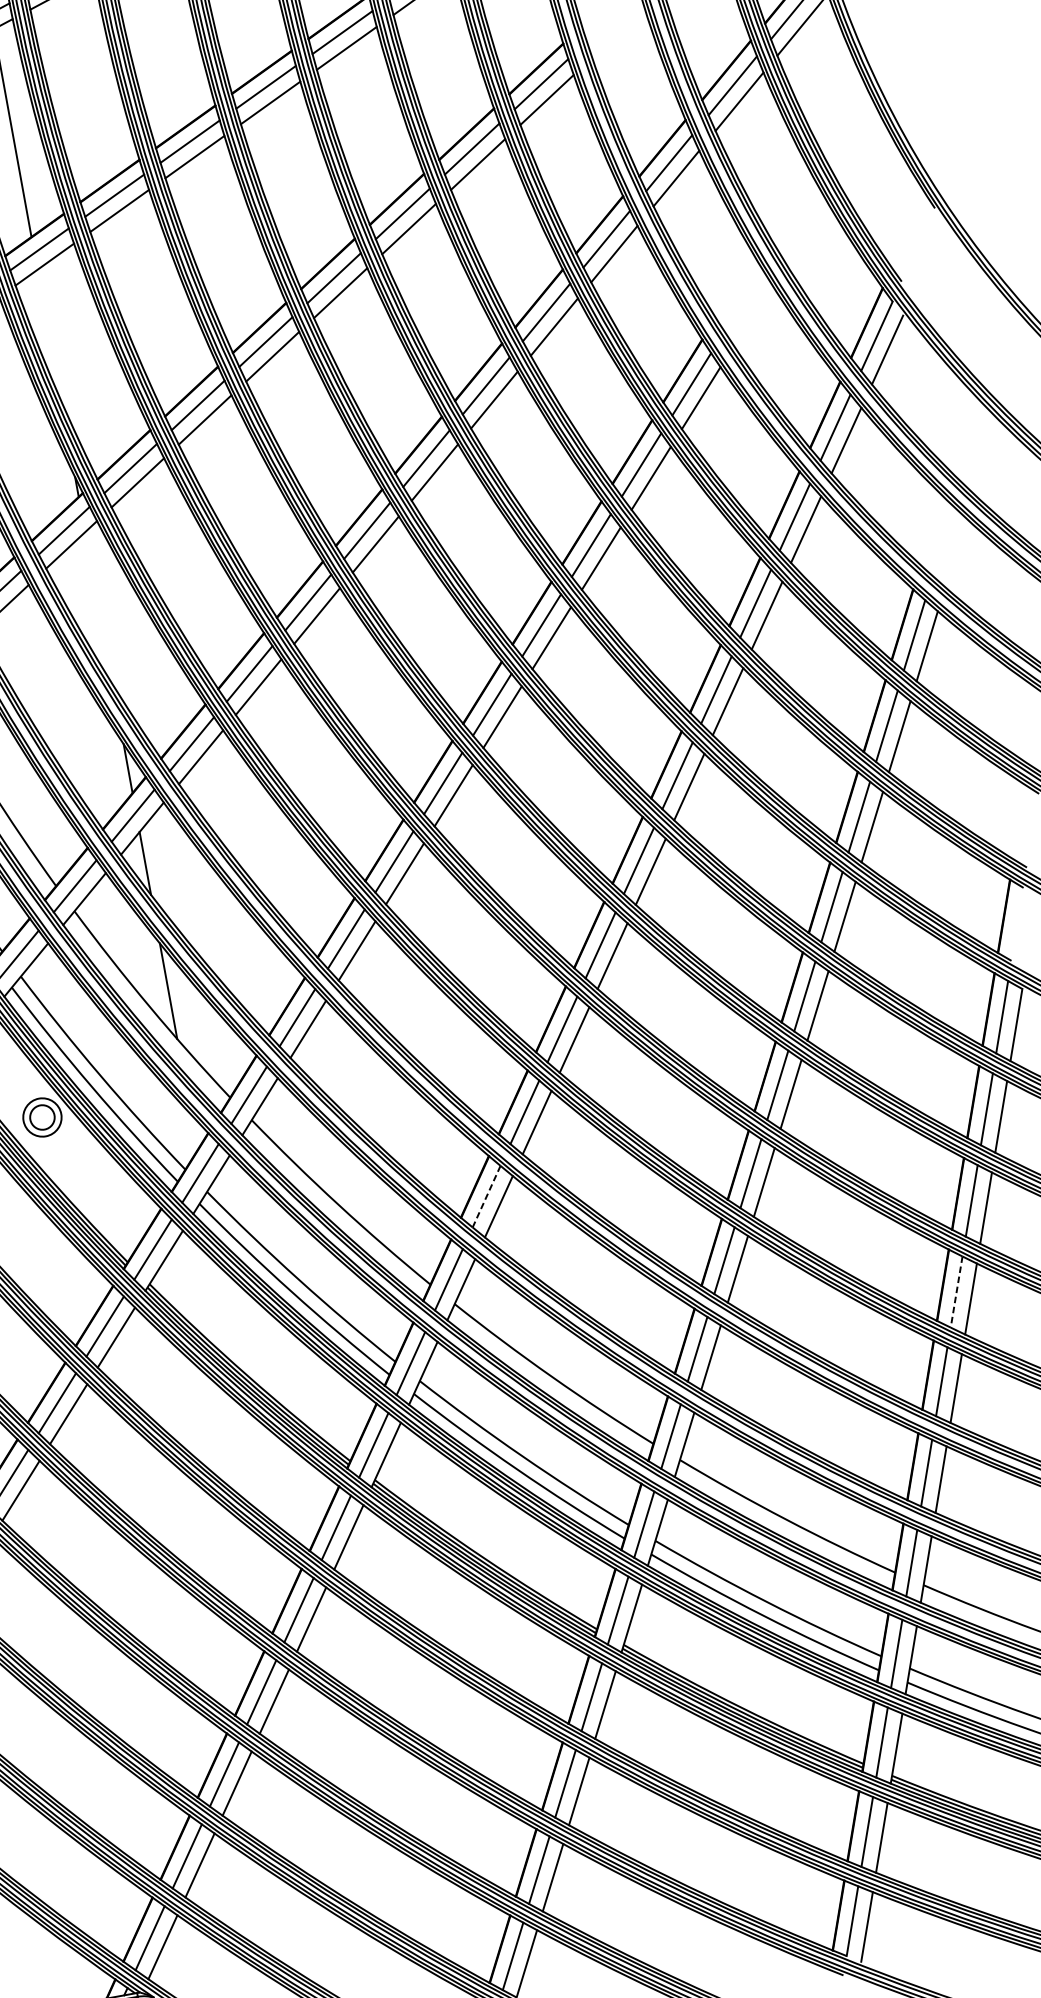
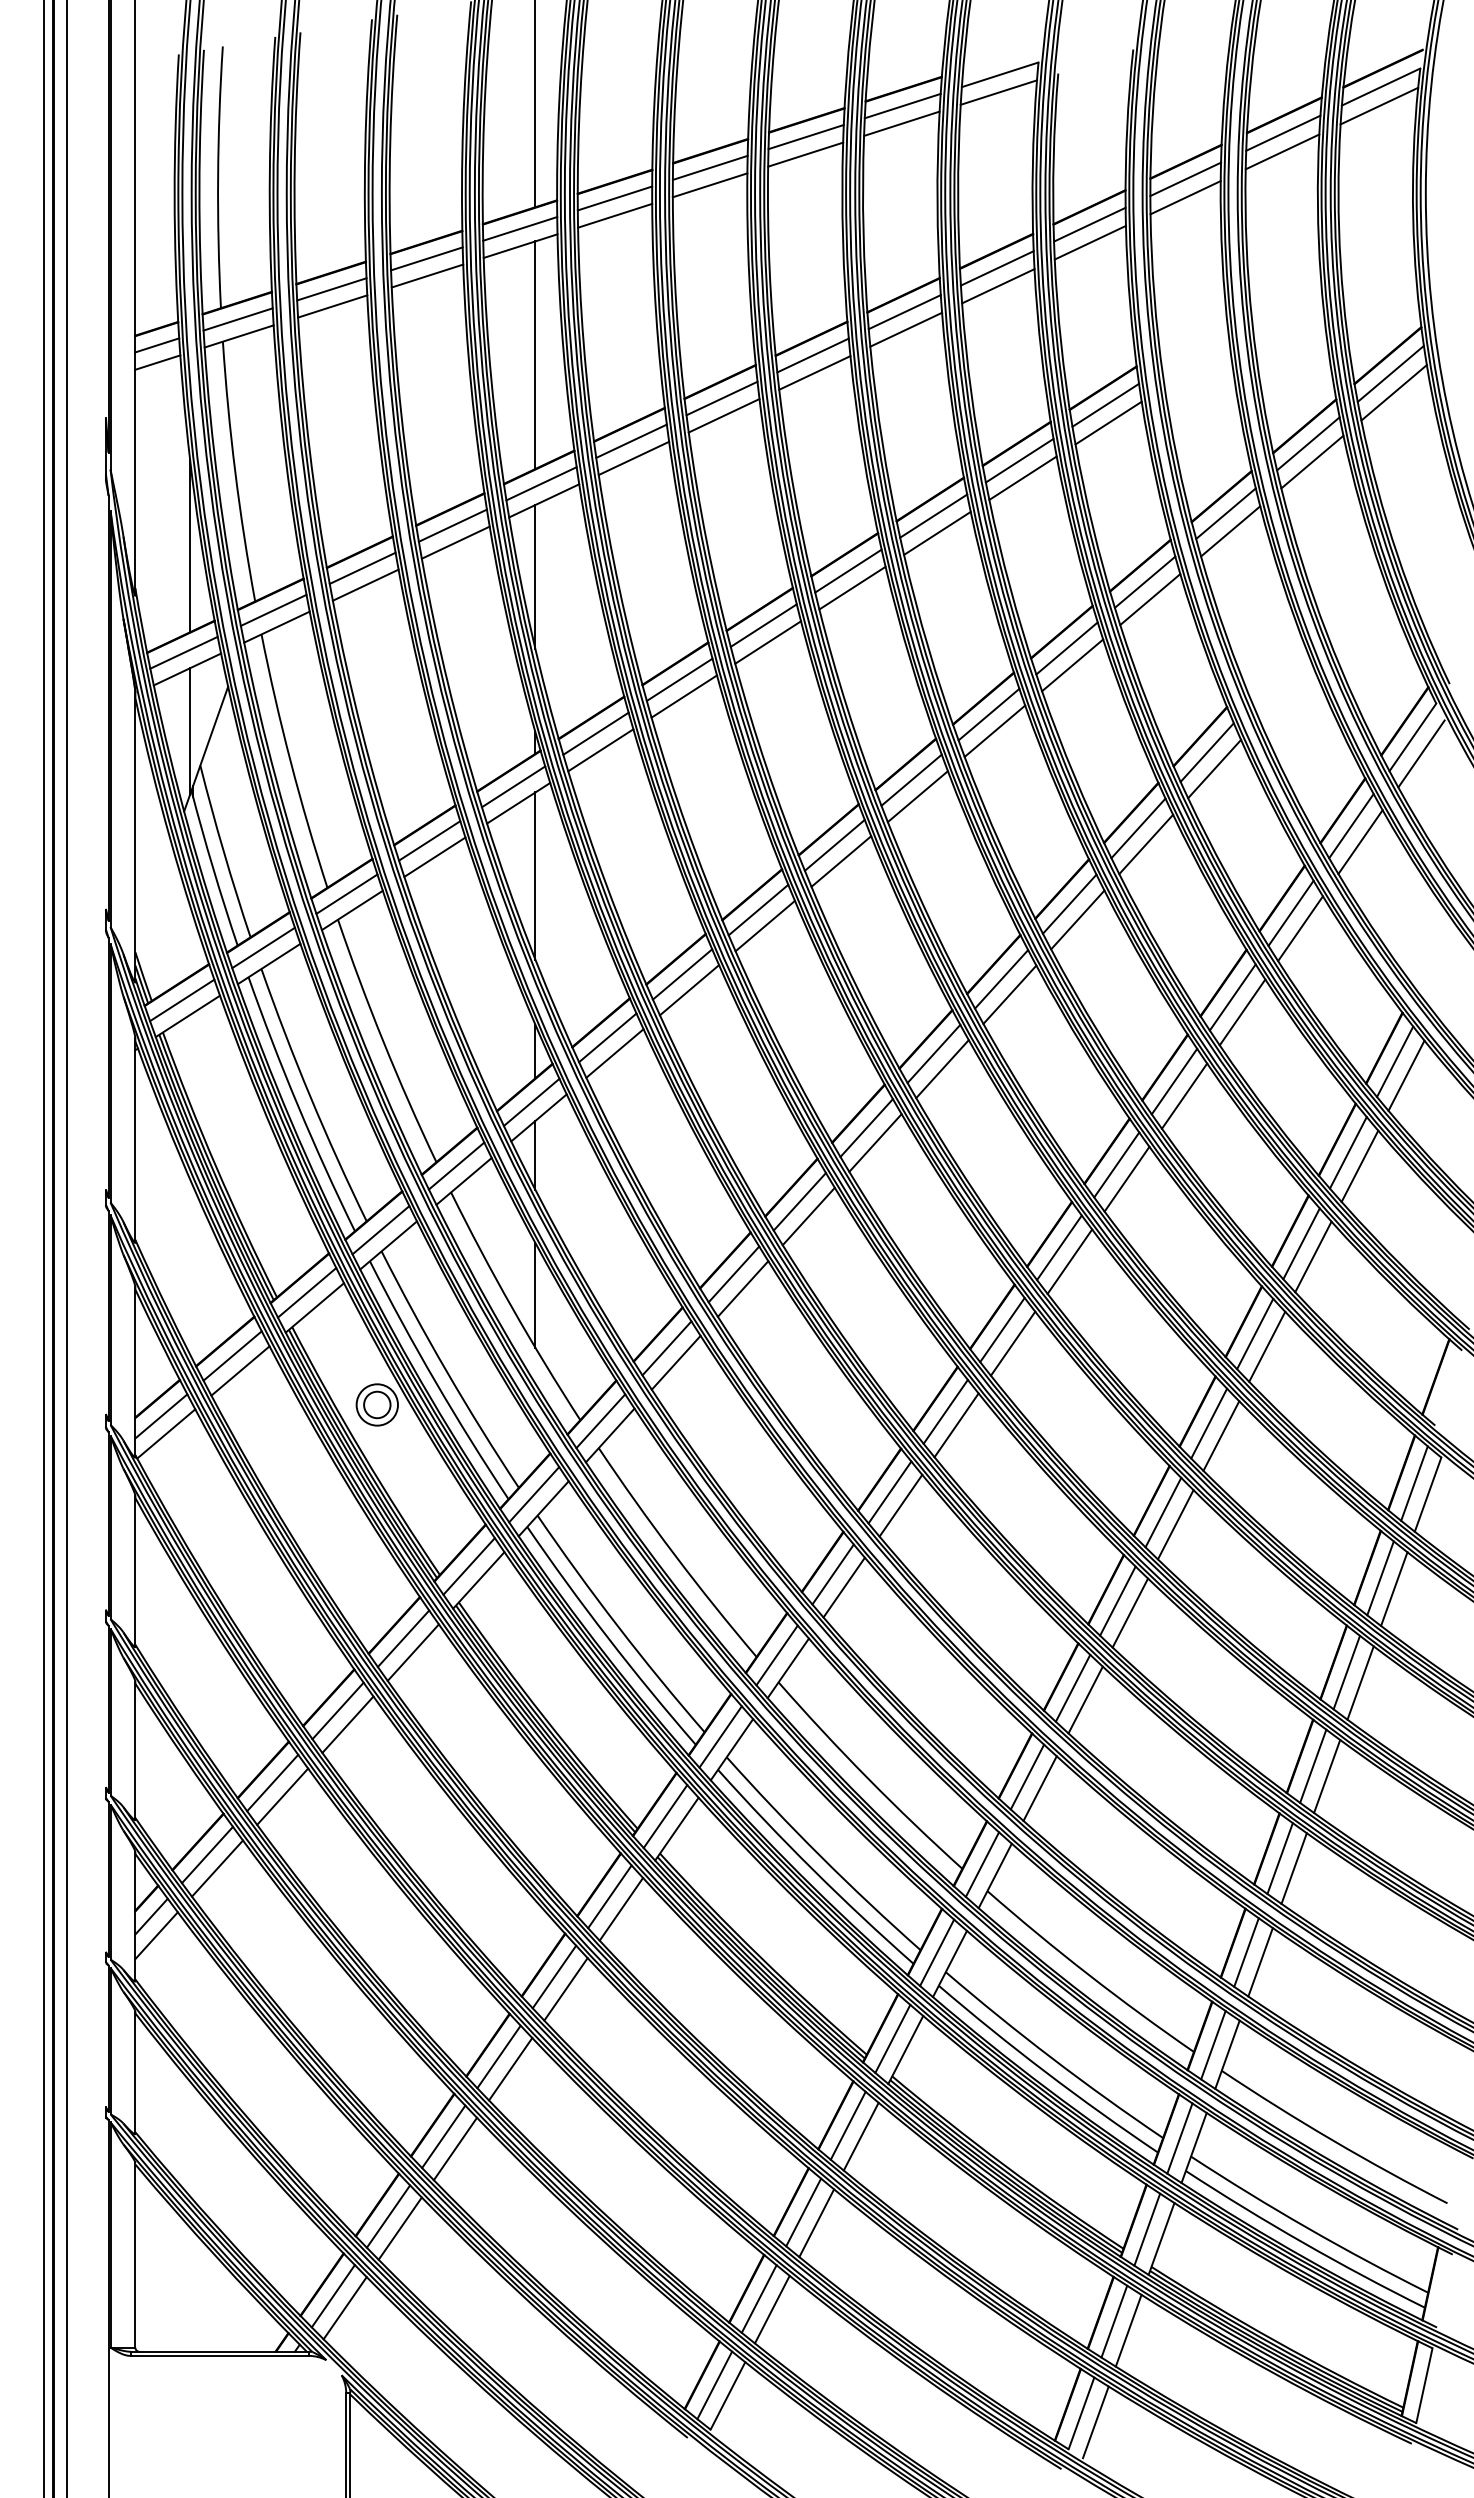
line: (49, 335) -> (535, 576), added
line: (99, 607) -> (535, 875), added
line: (486, 1196) -> (832, 1574), dashed -> solid
line: (956, 1292) -> (1313, 1766), dashed -> solid

